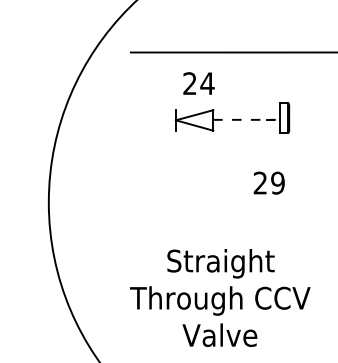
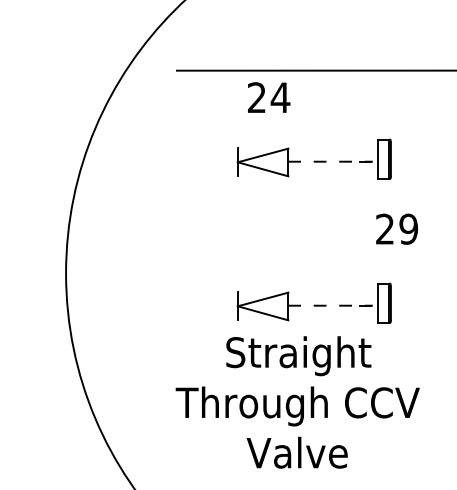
text: (199, 83) -> (269, 97), moved
text: (268, 182) -> (396, 228), moved
part: (231, 224) -> (313, 302), added

